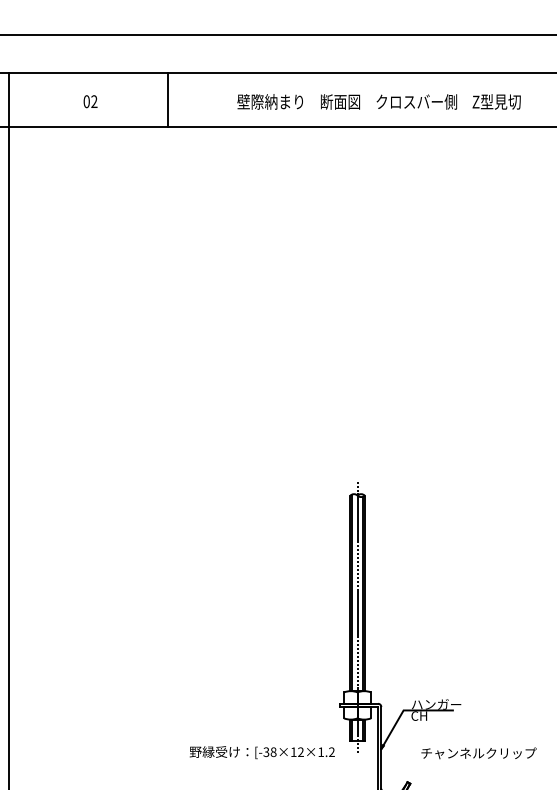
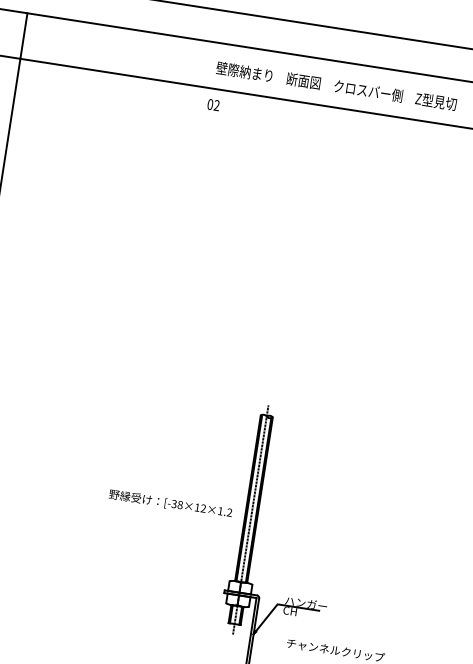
line: (167, 99) -> (157, 56), removed
text: (90, 101) -> (213, 104), moved
text: (261, 752) -> (170, 503), moved

